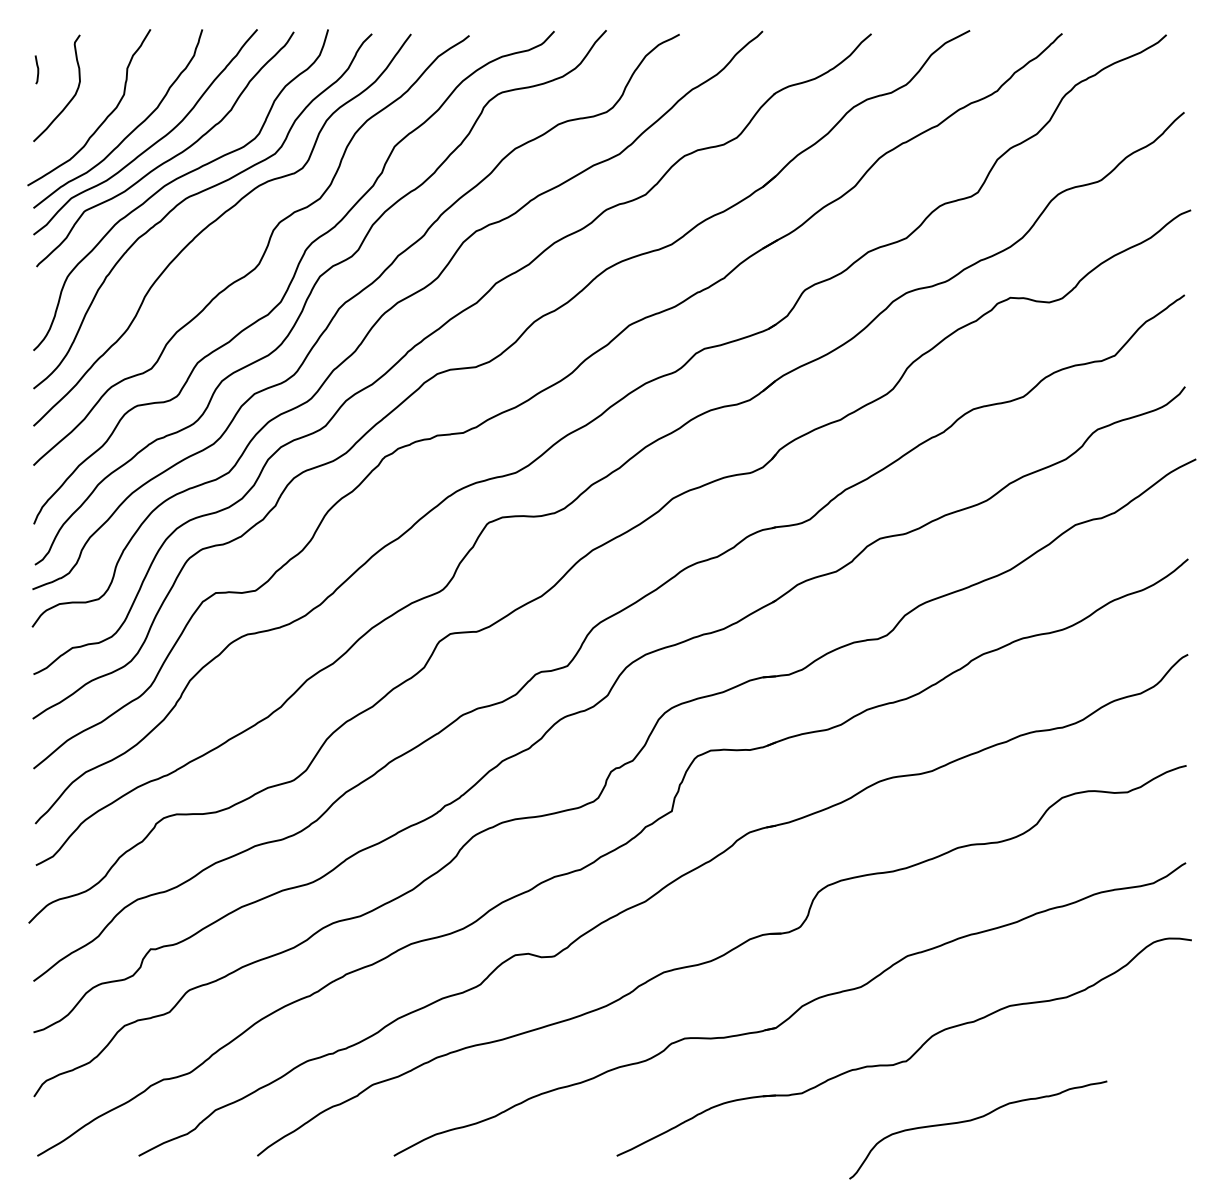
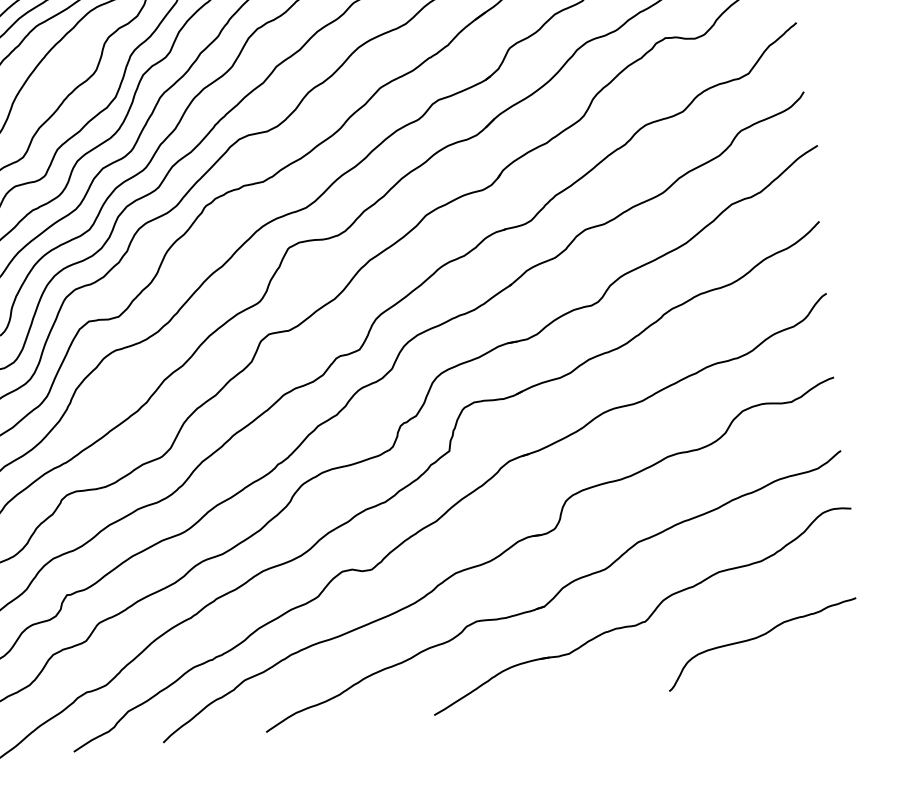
curve: (974, 1120) -> (759, 637), moved

